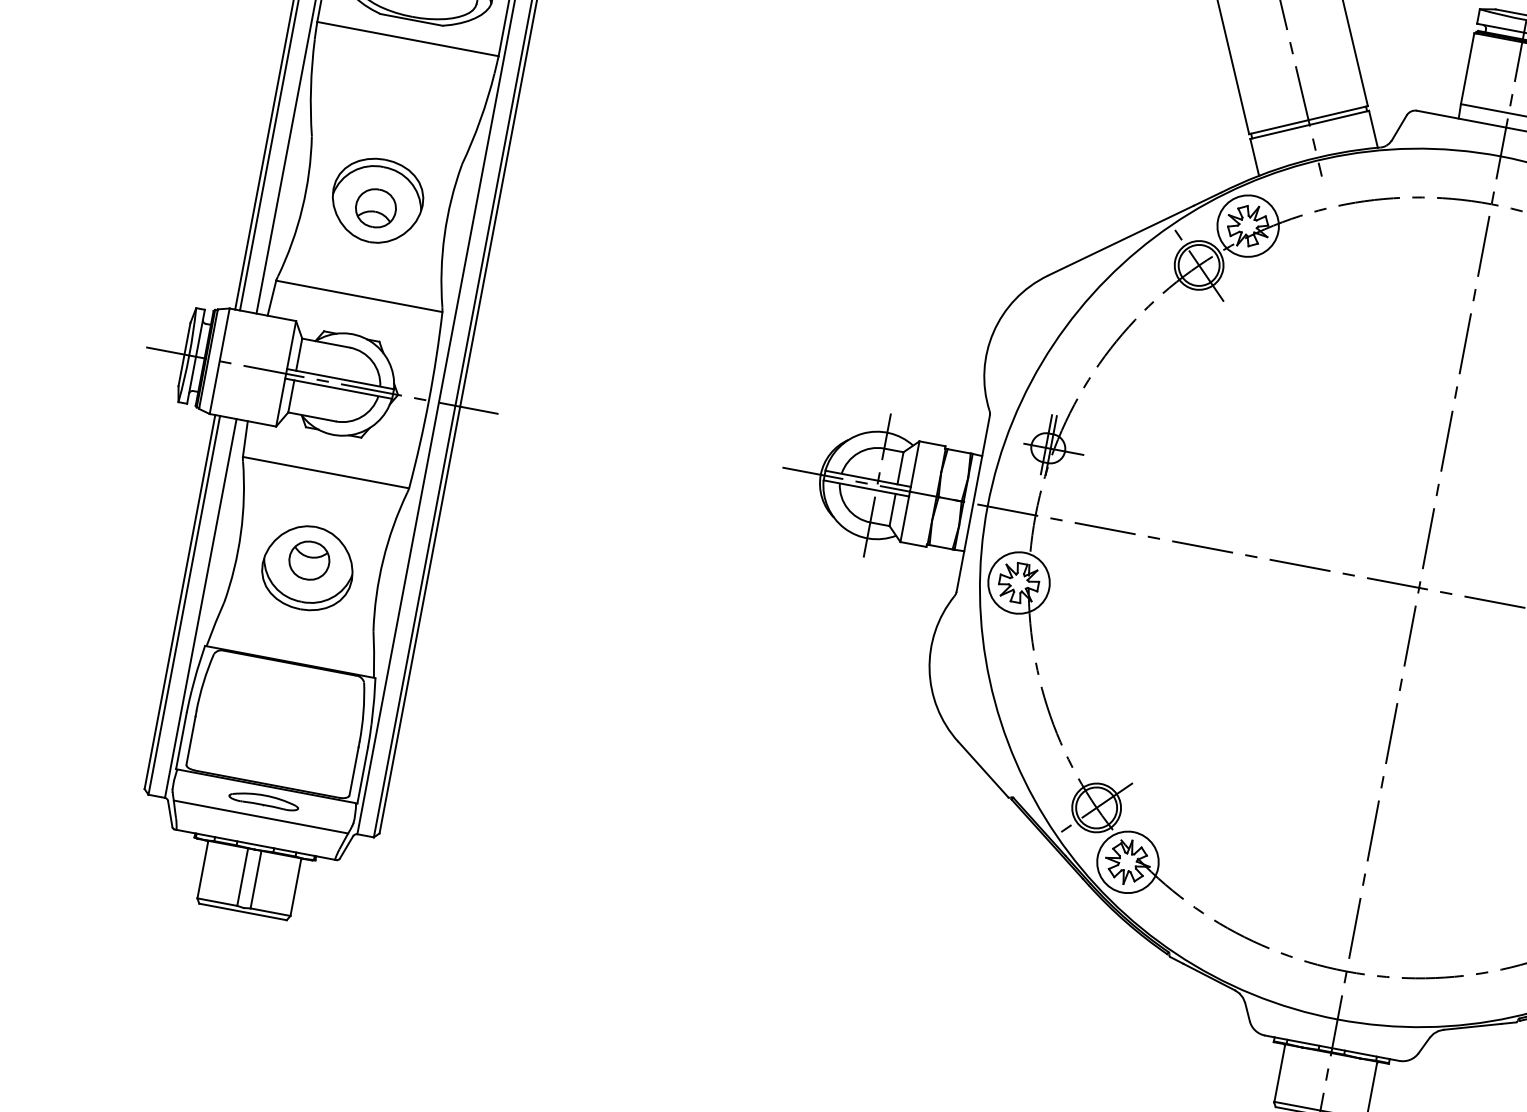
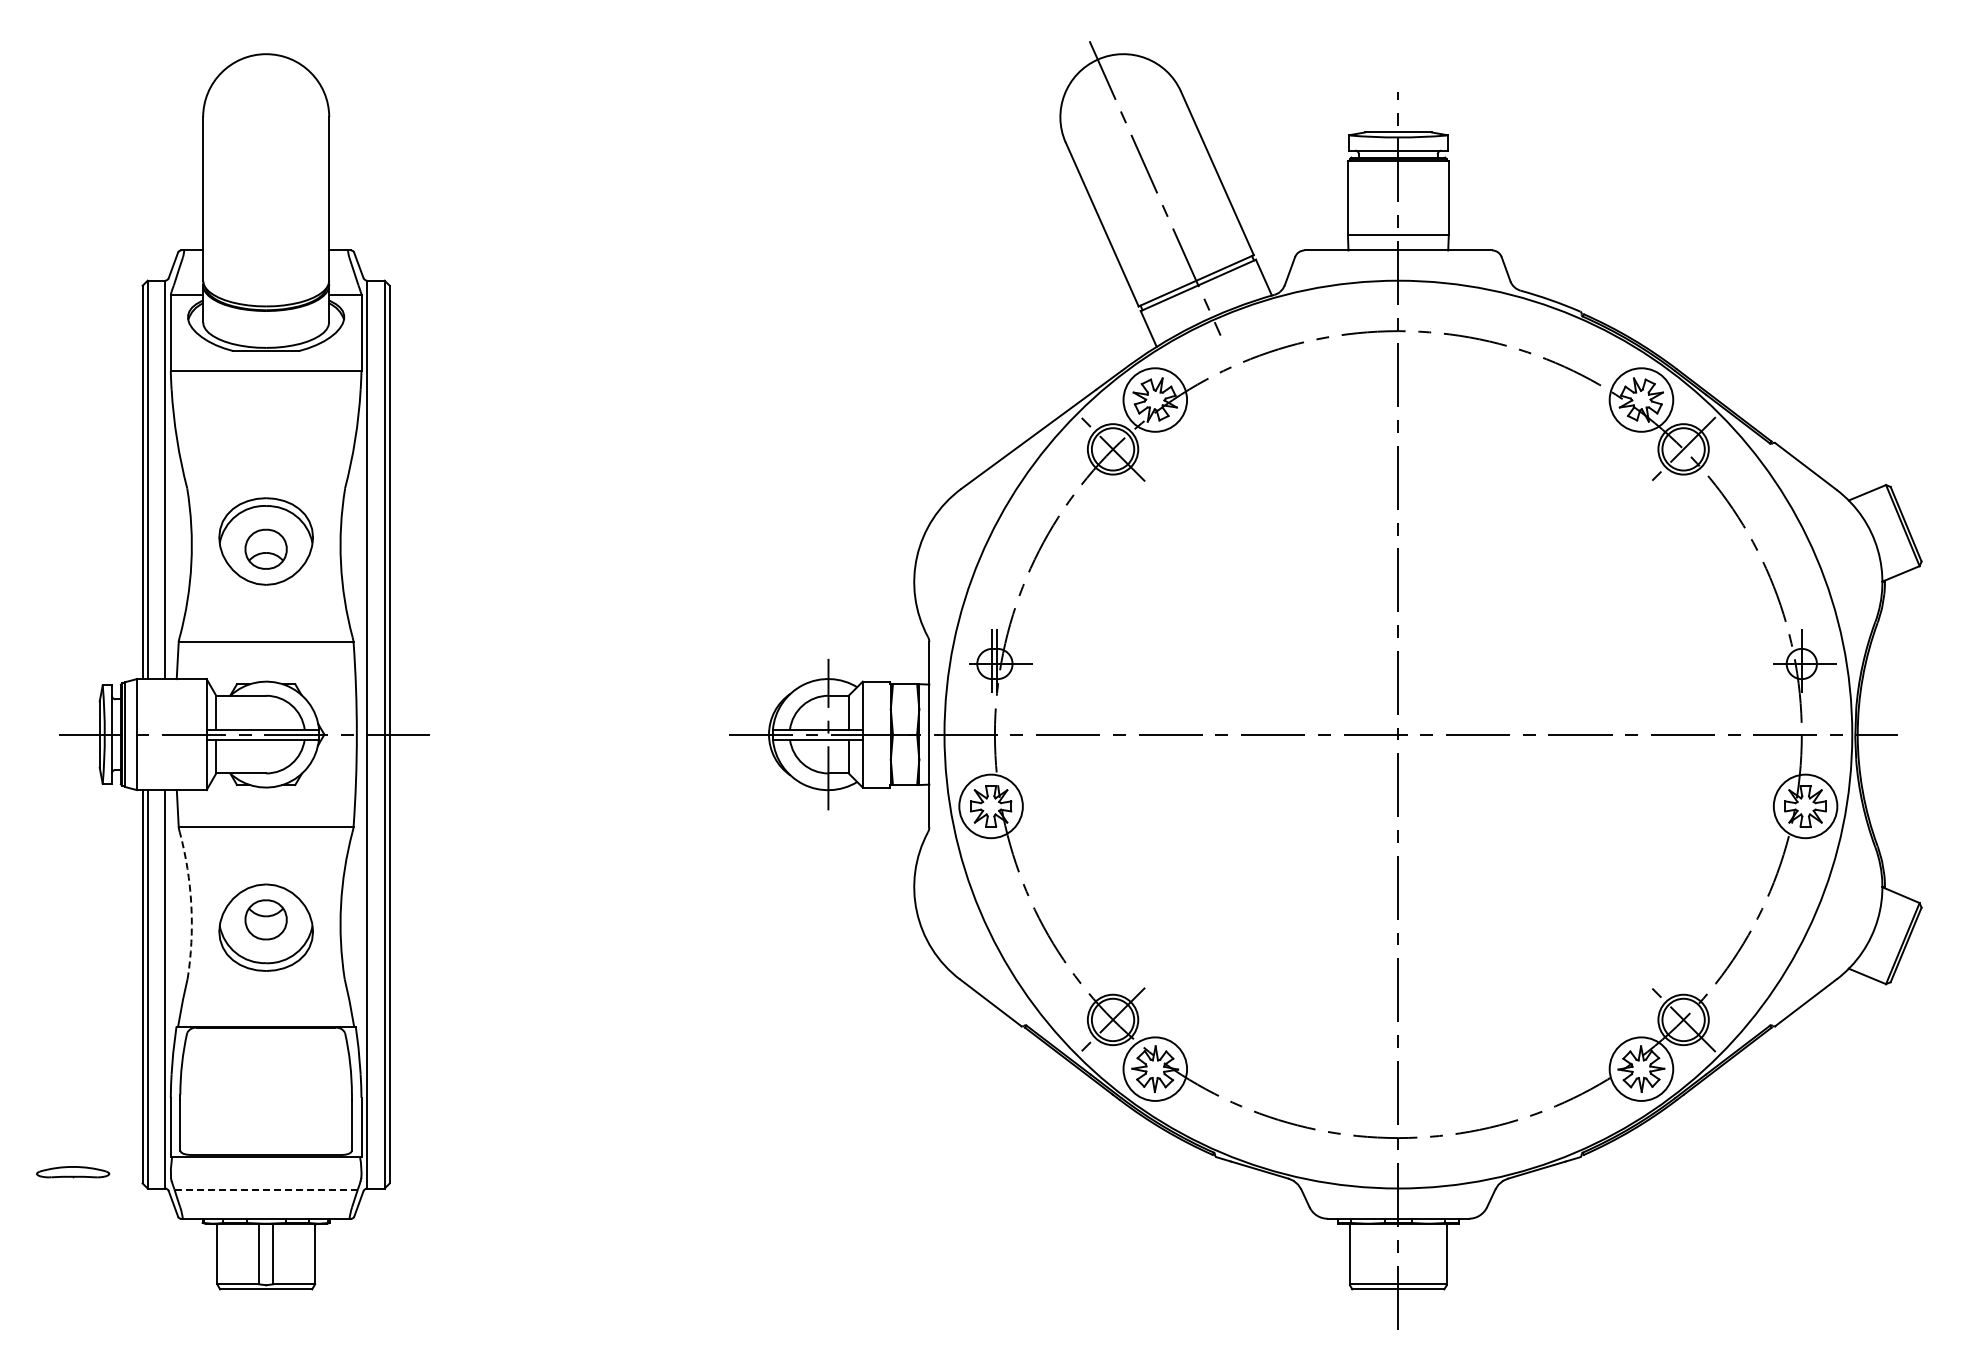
arc: (241, 533) -> (191, 905), solid -> dashed
part: (264, 800) -> (73, 1172), moved
line: (261, 817) -> (266, 1189), solid -> dashed

